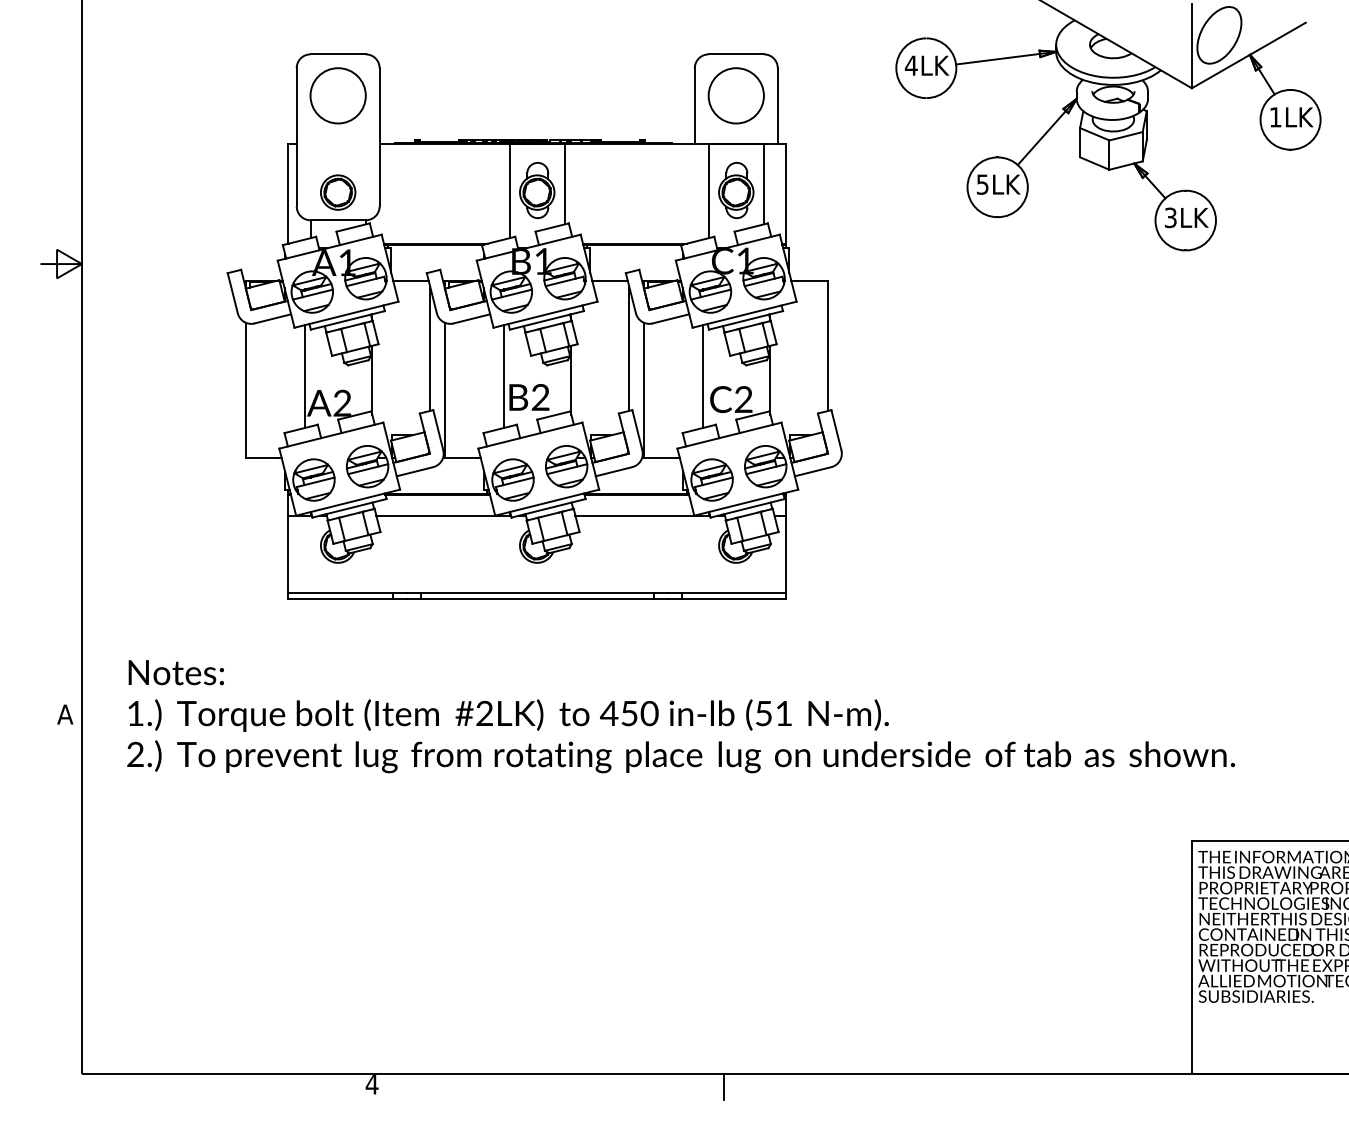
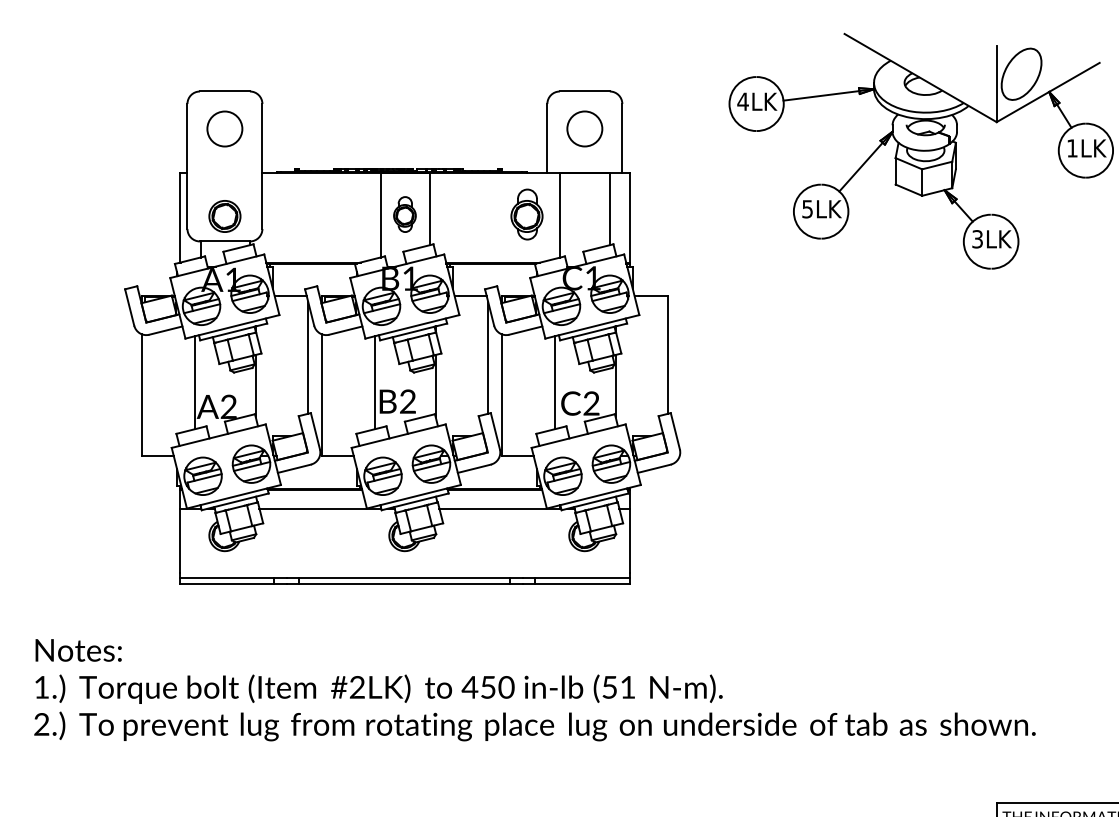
circle: (337, 95) -> (224, 128), size x0.7
circle: (735, 95) -> (584, 128), size x0.7
part: (537, 190) -> (405, 214), size x0.7
part: (736, 190) -> (527, 214), moved

